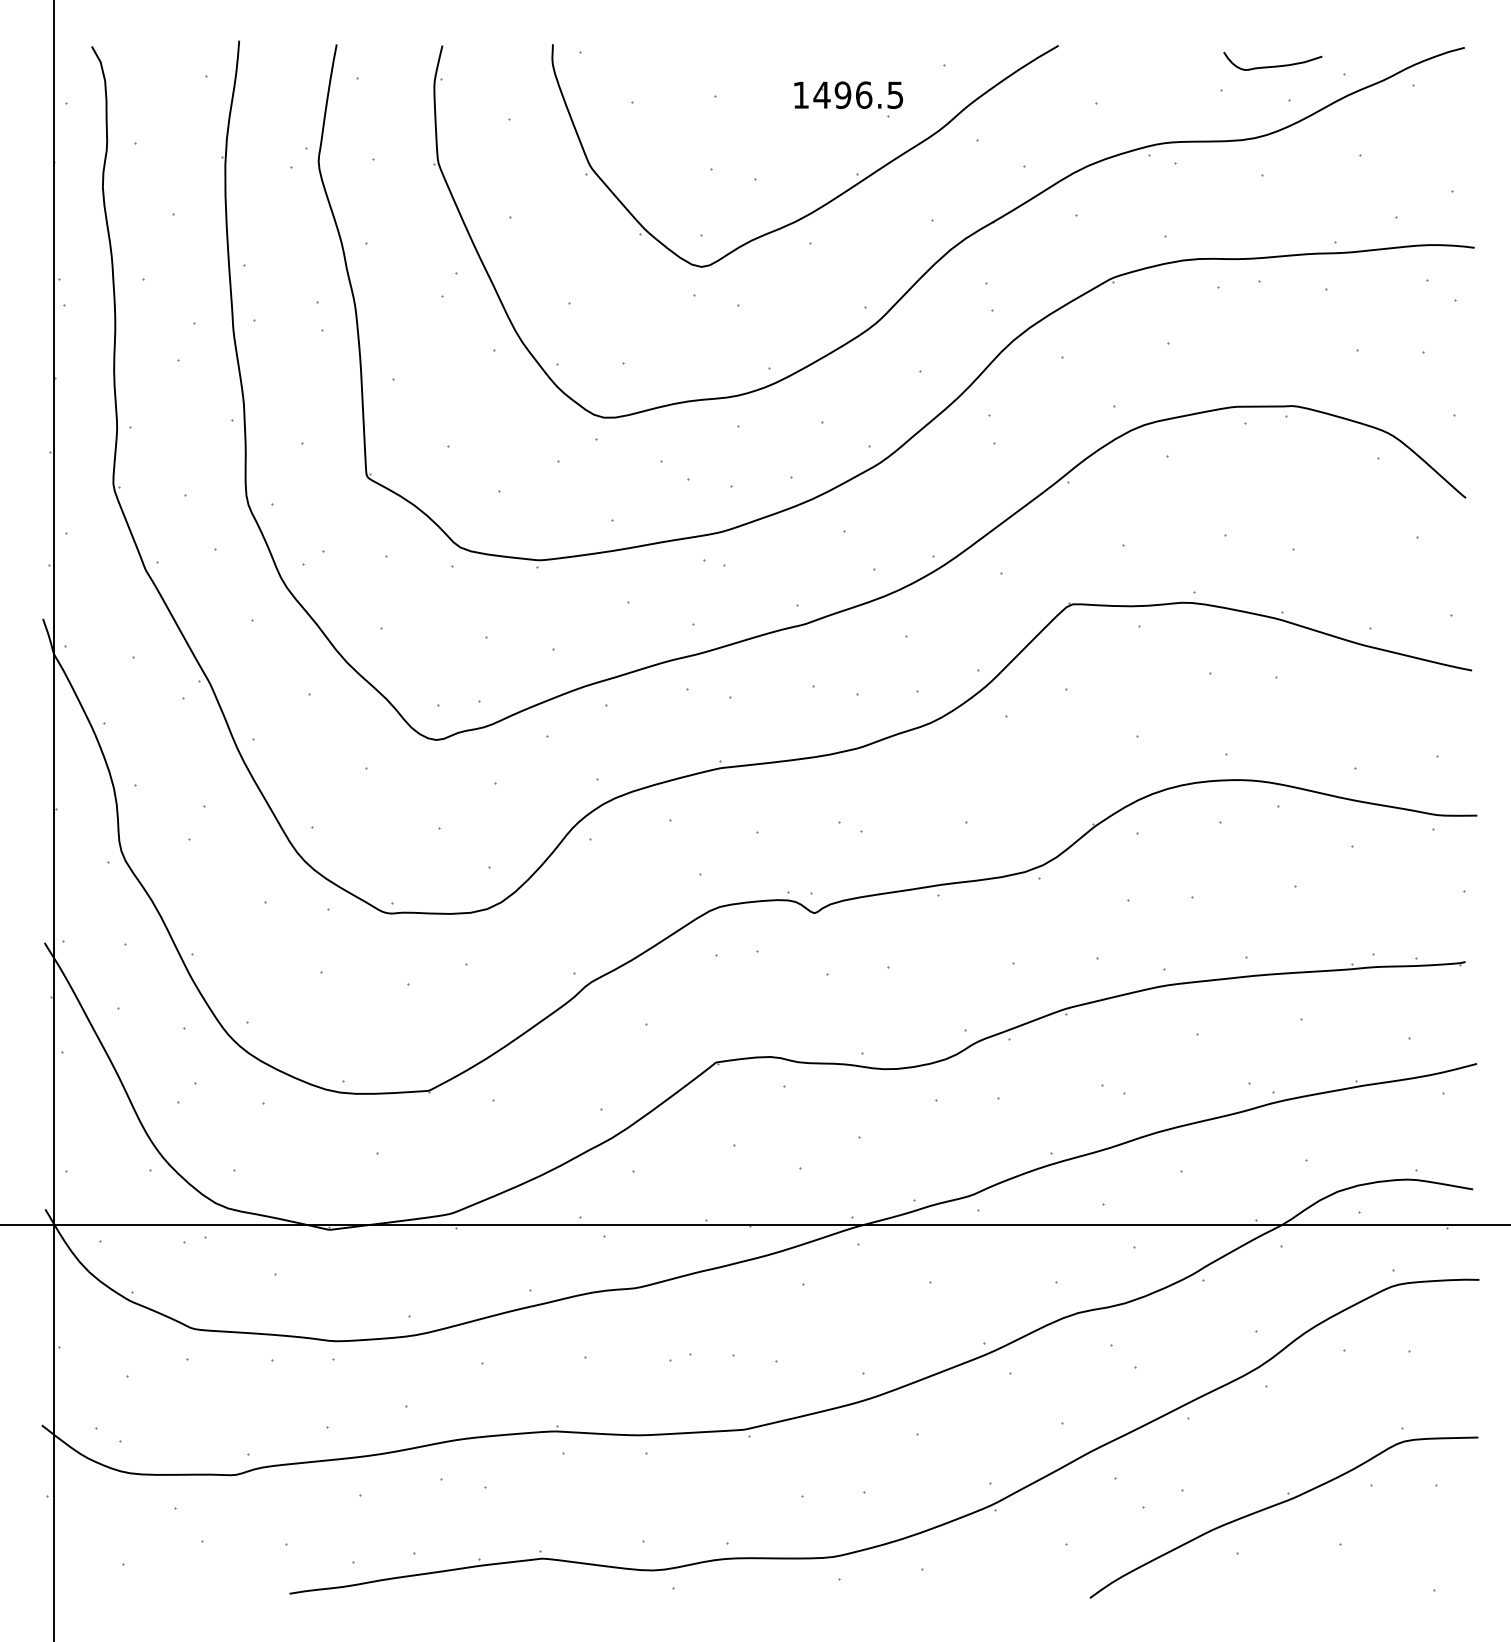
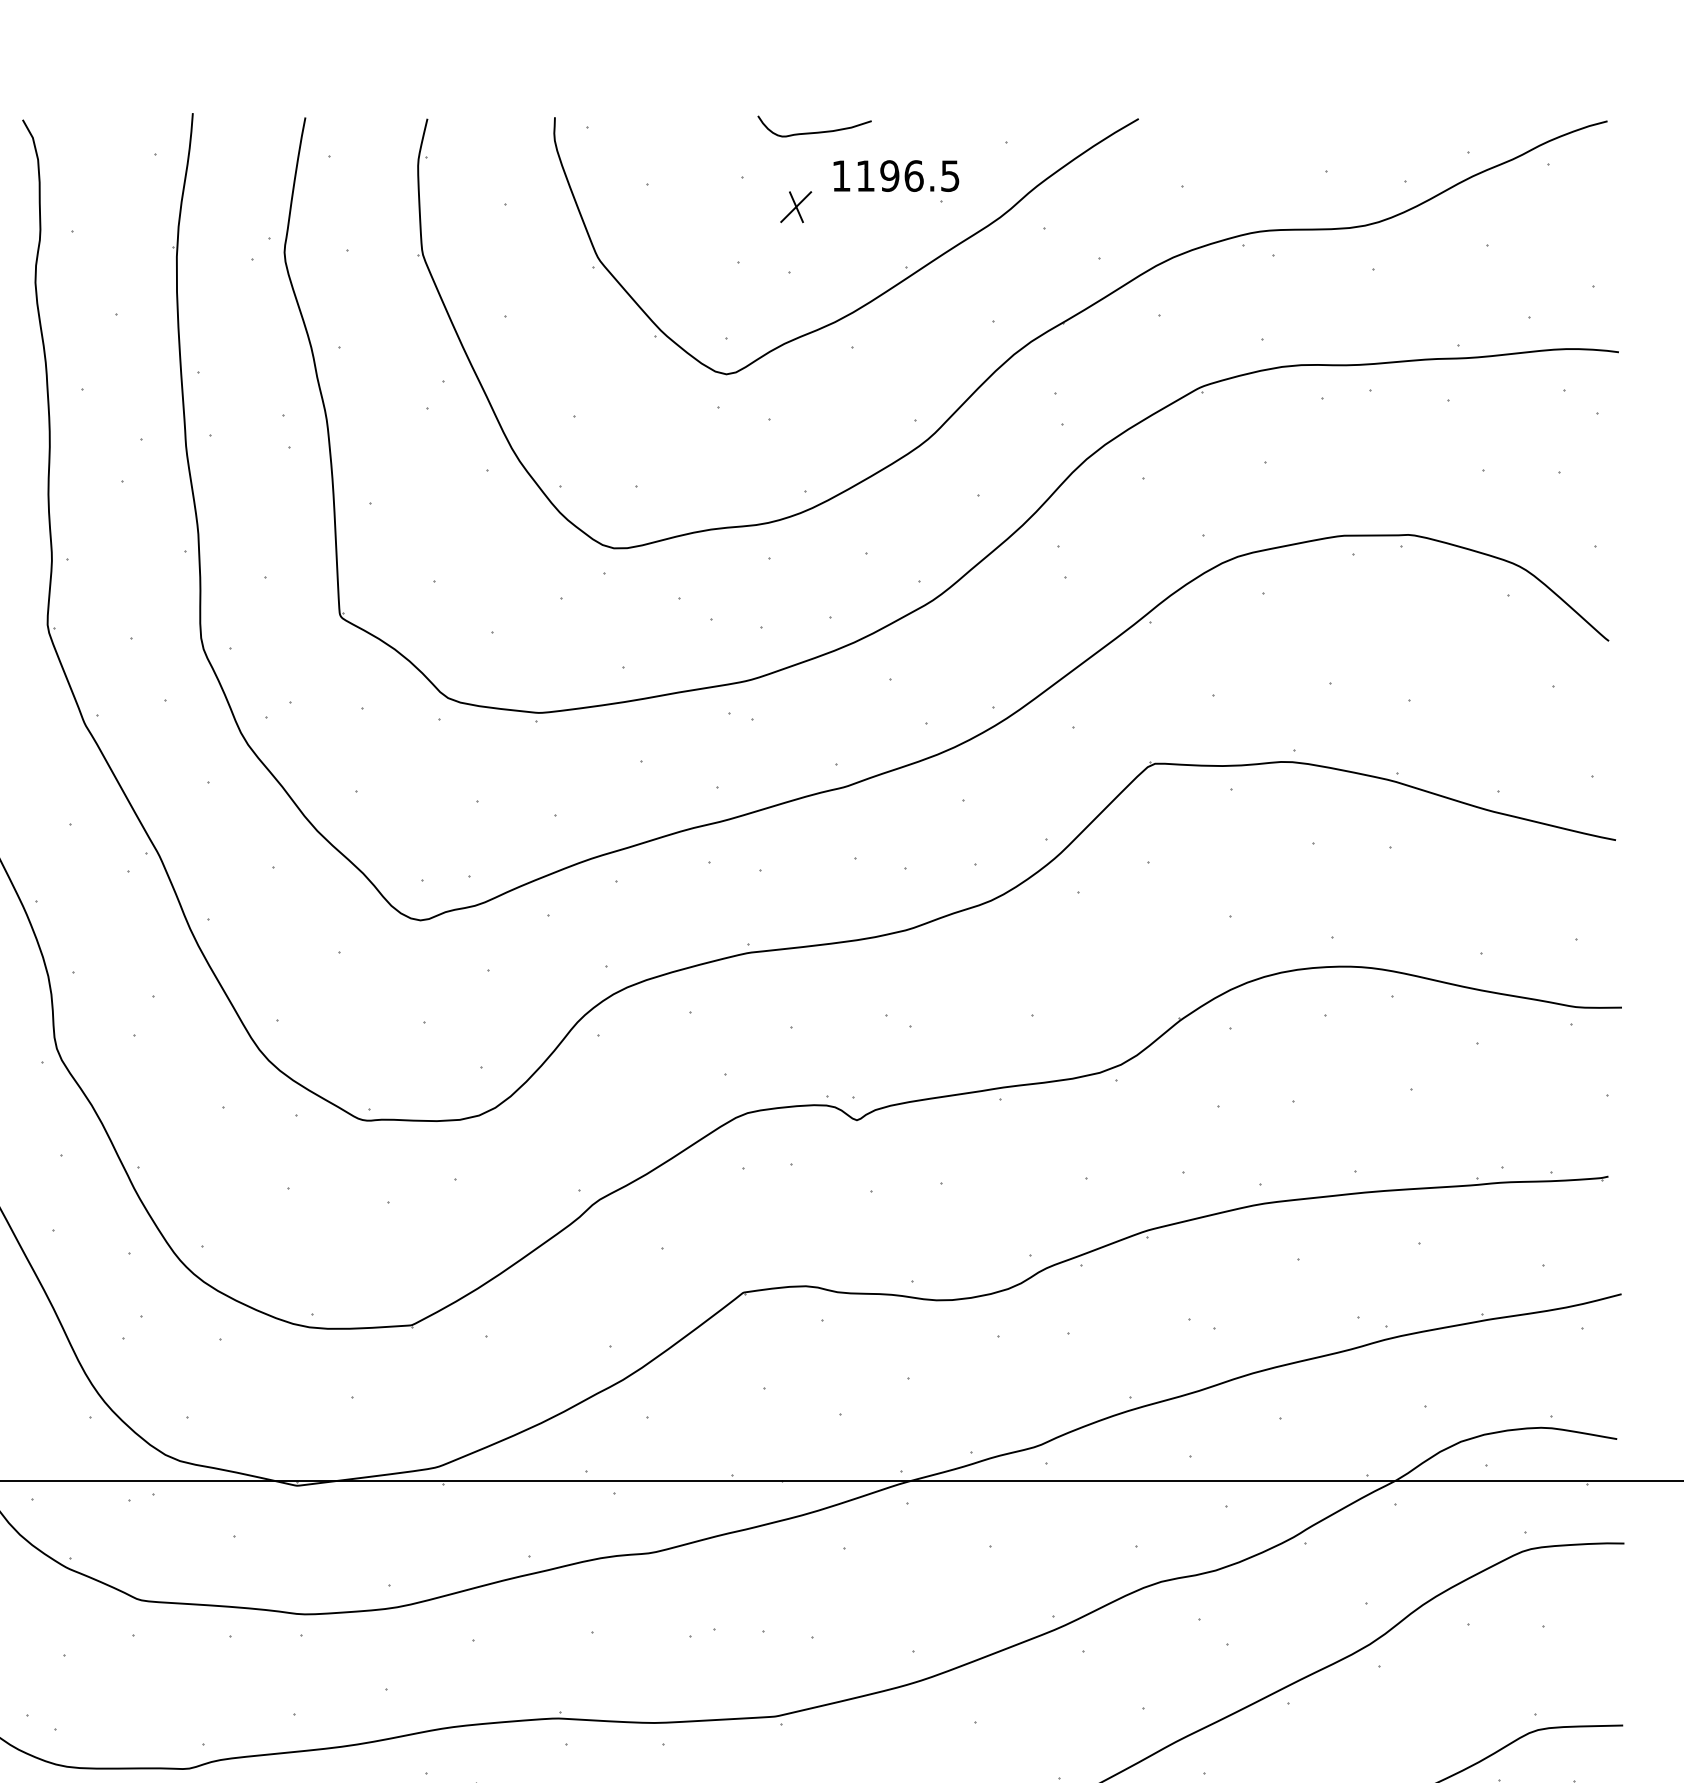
curve: (1273, 65) -> (815, 131), moved
text: (821, 94) -> (864, 175), 1496.5 -> 1196.5
part: (761, 122) -> (795, 207), added

